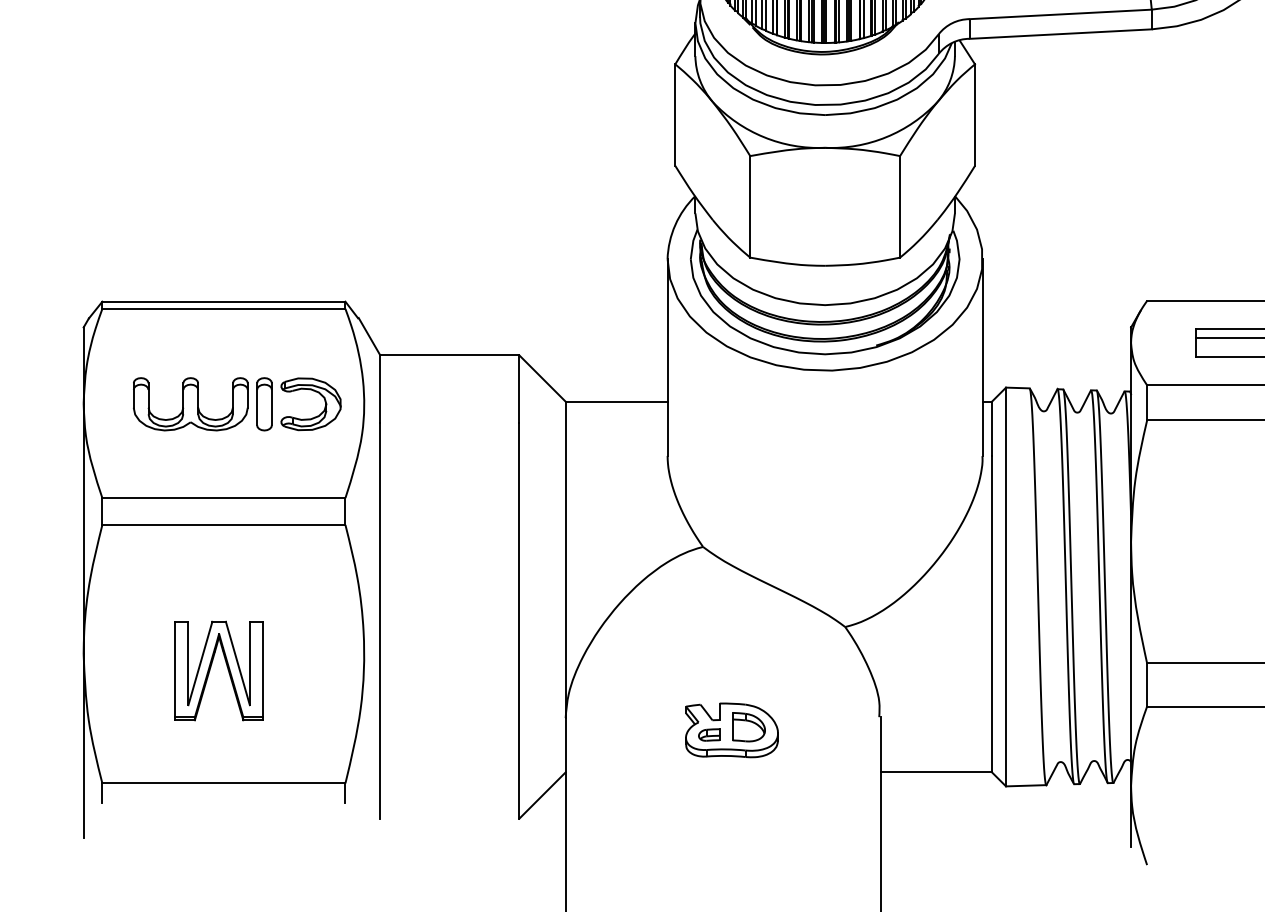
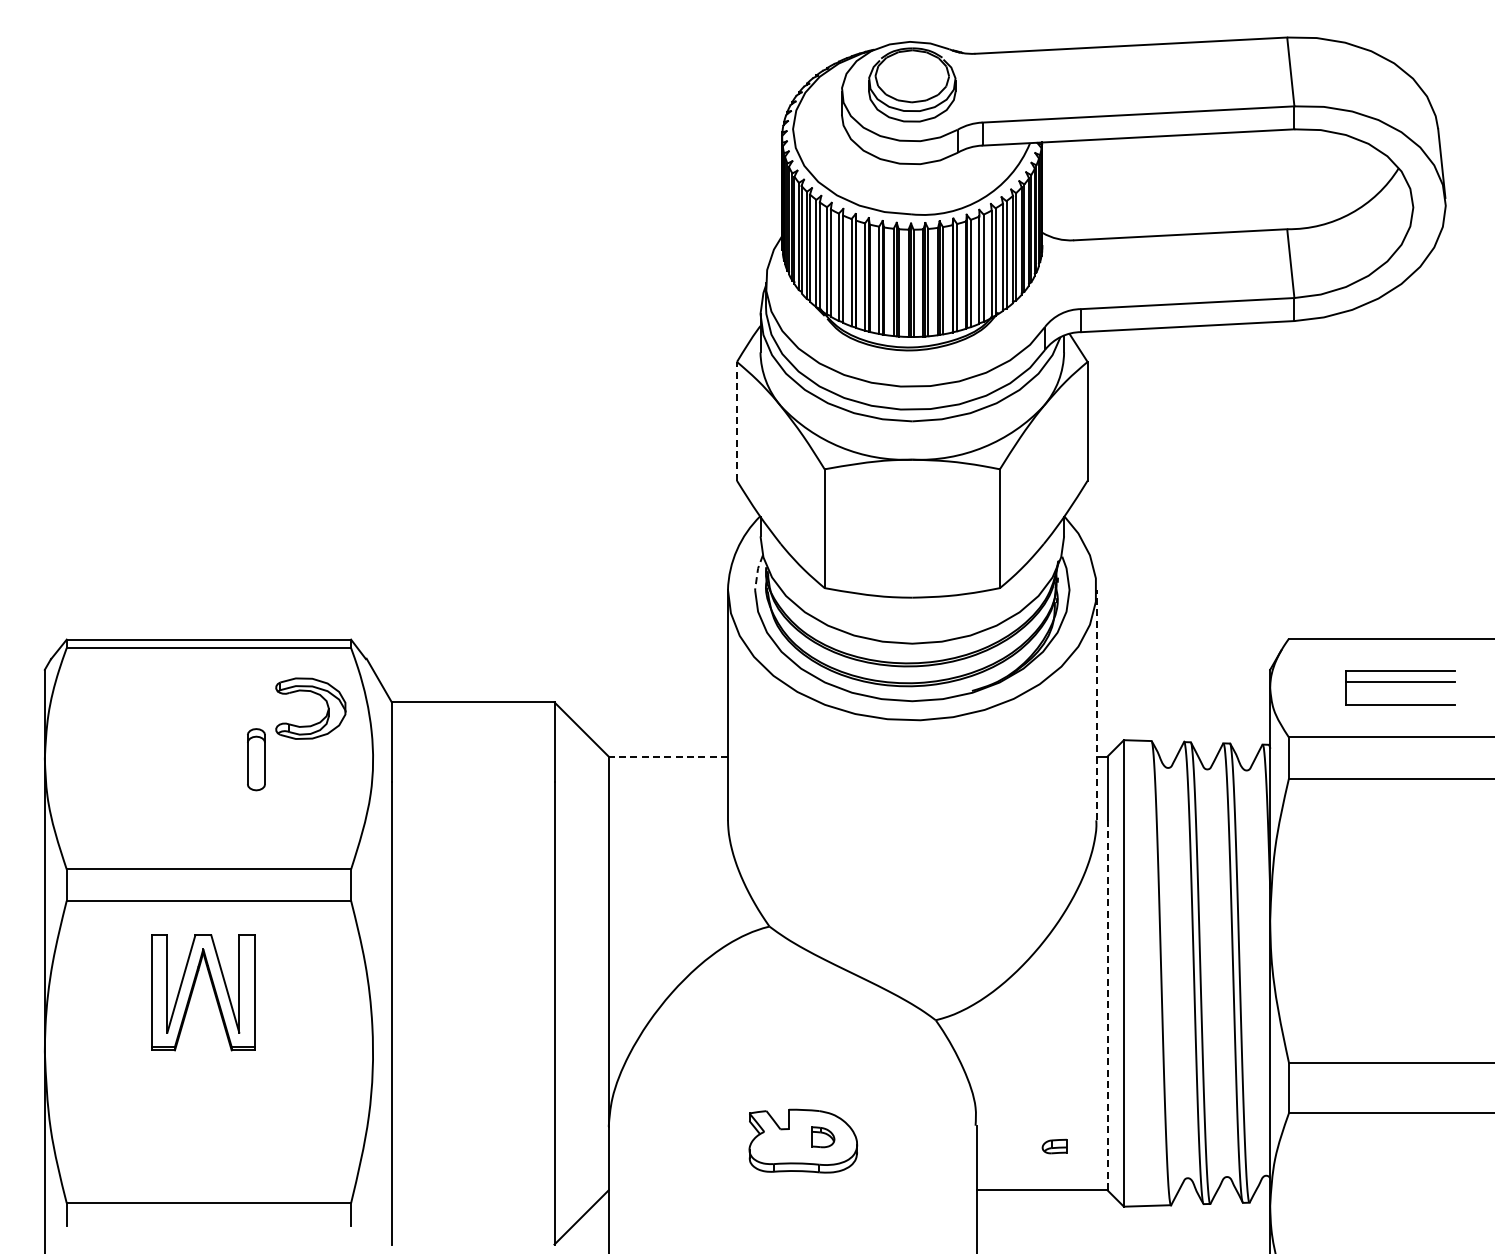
line: (675, 114) -> (737, 420), solid -> dashed
line: (692, 244) -> (757, 572), solid -> dashed
line: (982, 357) -> (1096, 704), solid -> dashed
part: (315, 392) -> (315, 694), moved
line: (616, 401) -> (668, 756), solid -> dashed
part: (190, 404) -> (169, 759), removed
line: (992, 614) -> (1107, 1005), solid -> dashed
part: (226, 667) -> (212, 988), moved
part: (748, 726) -> (822, 1136), size x0.6
part: (709, 734) -> (1054, 1146), moved

